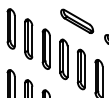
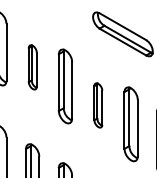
part: (28, 38) -> (32, 66), size x0.6
part: (63, 59) -> (97, 105), size x0.6

